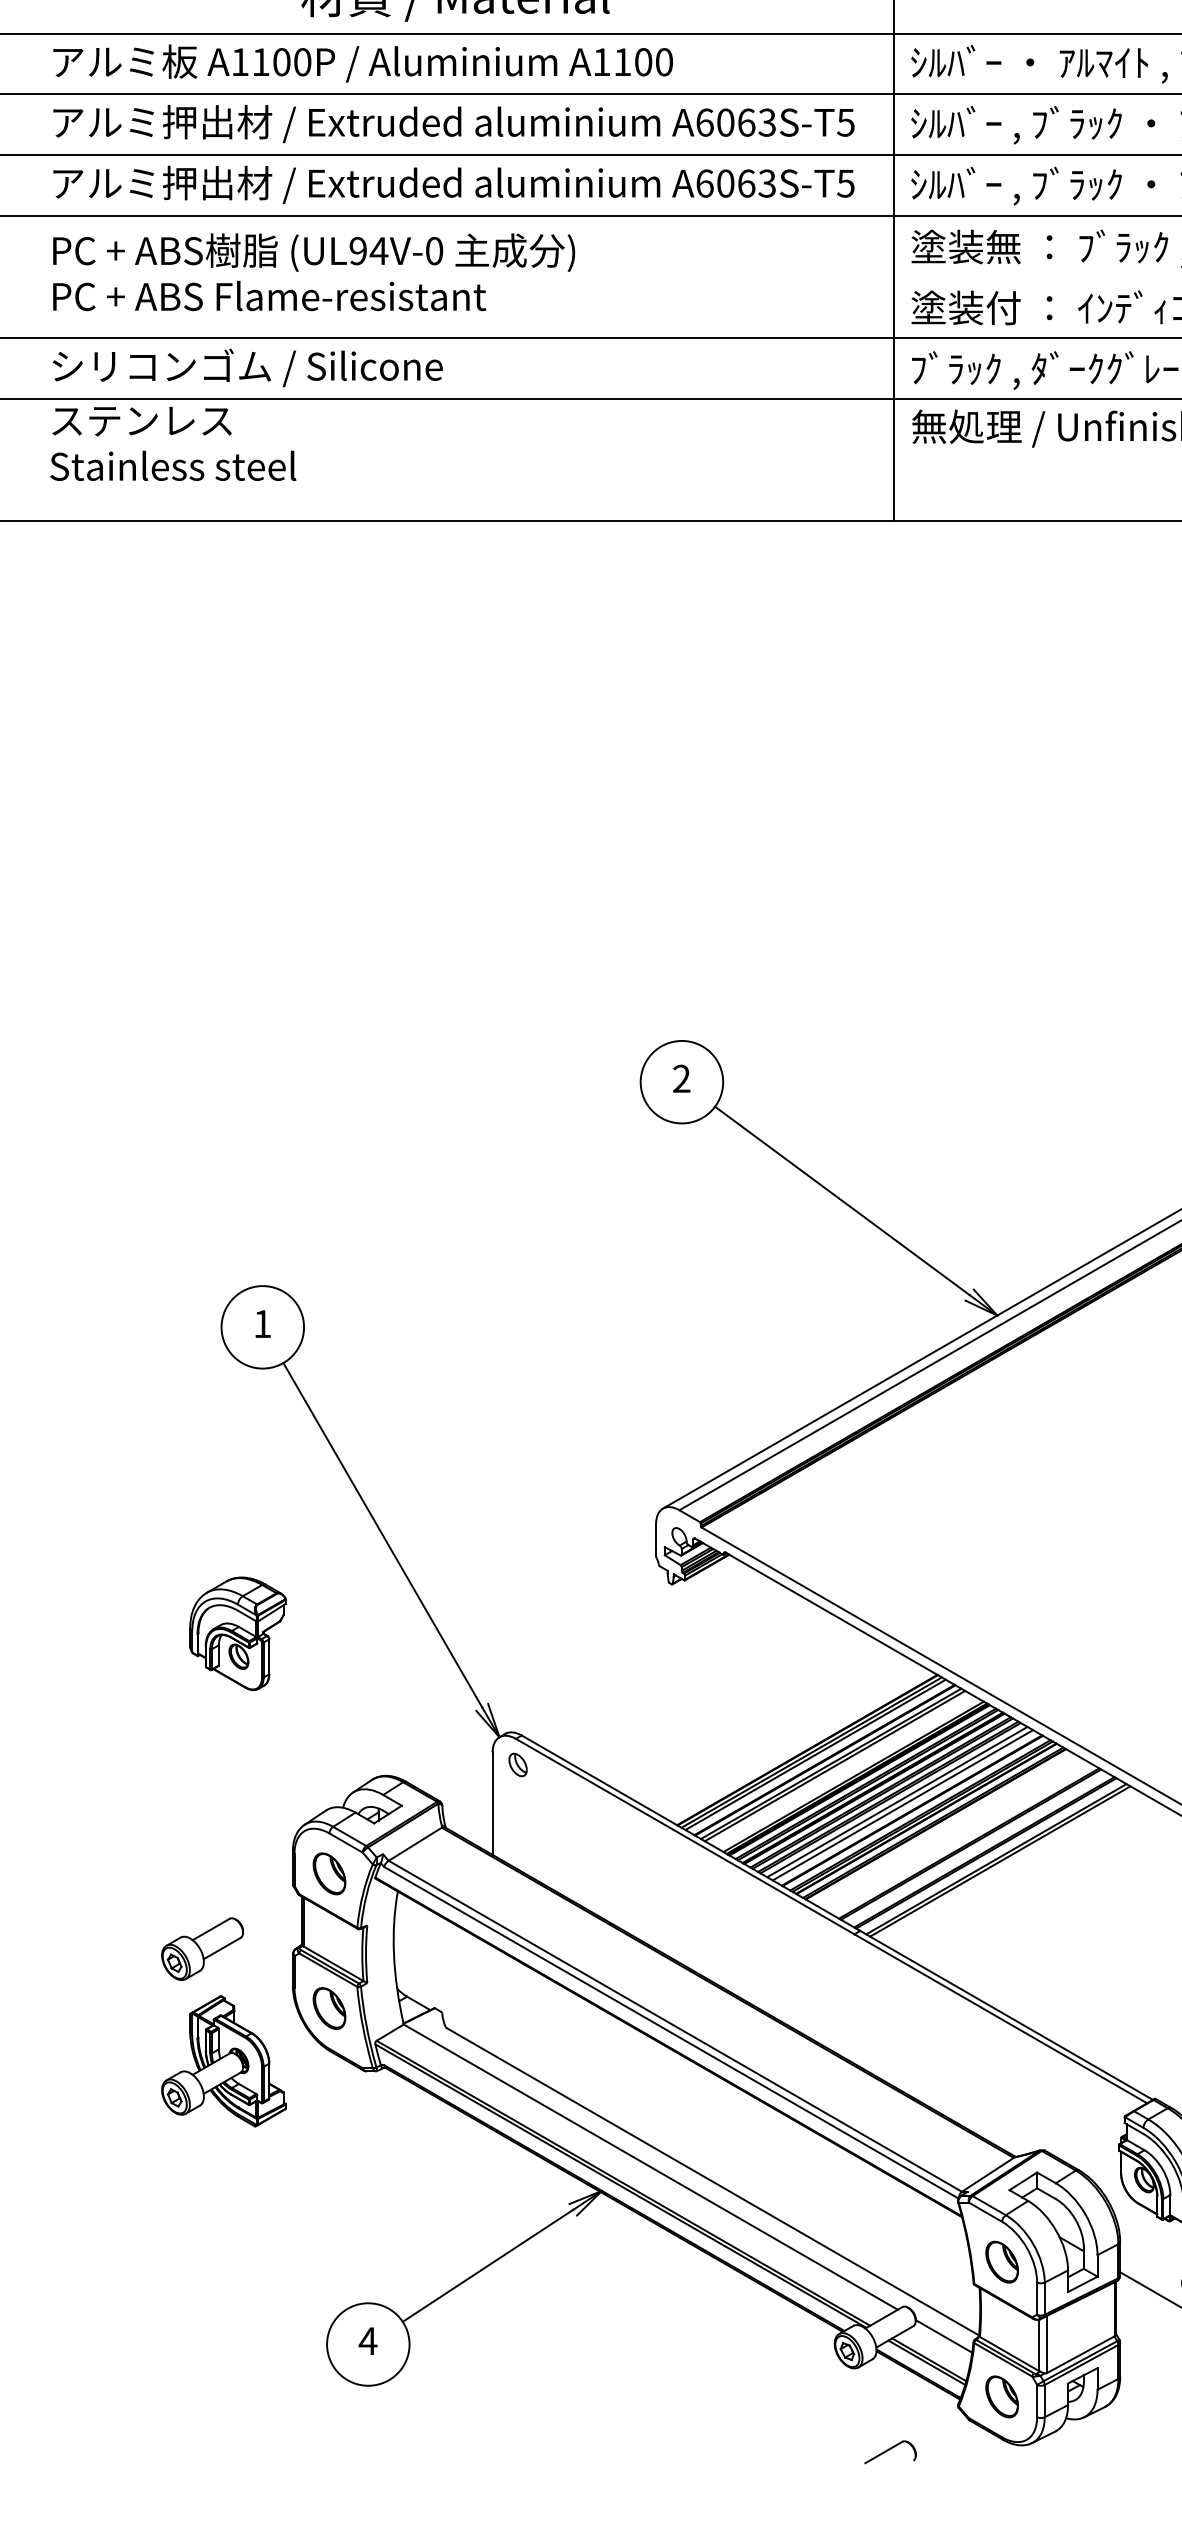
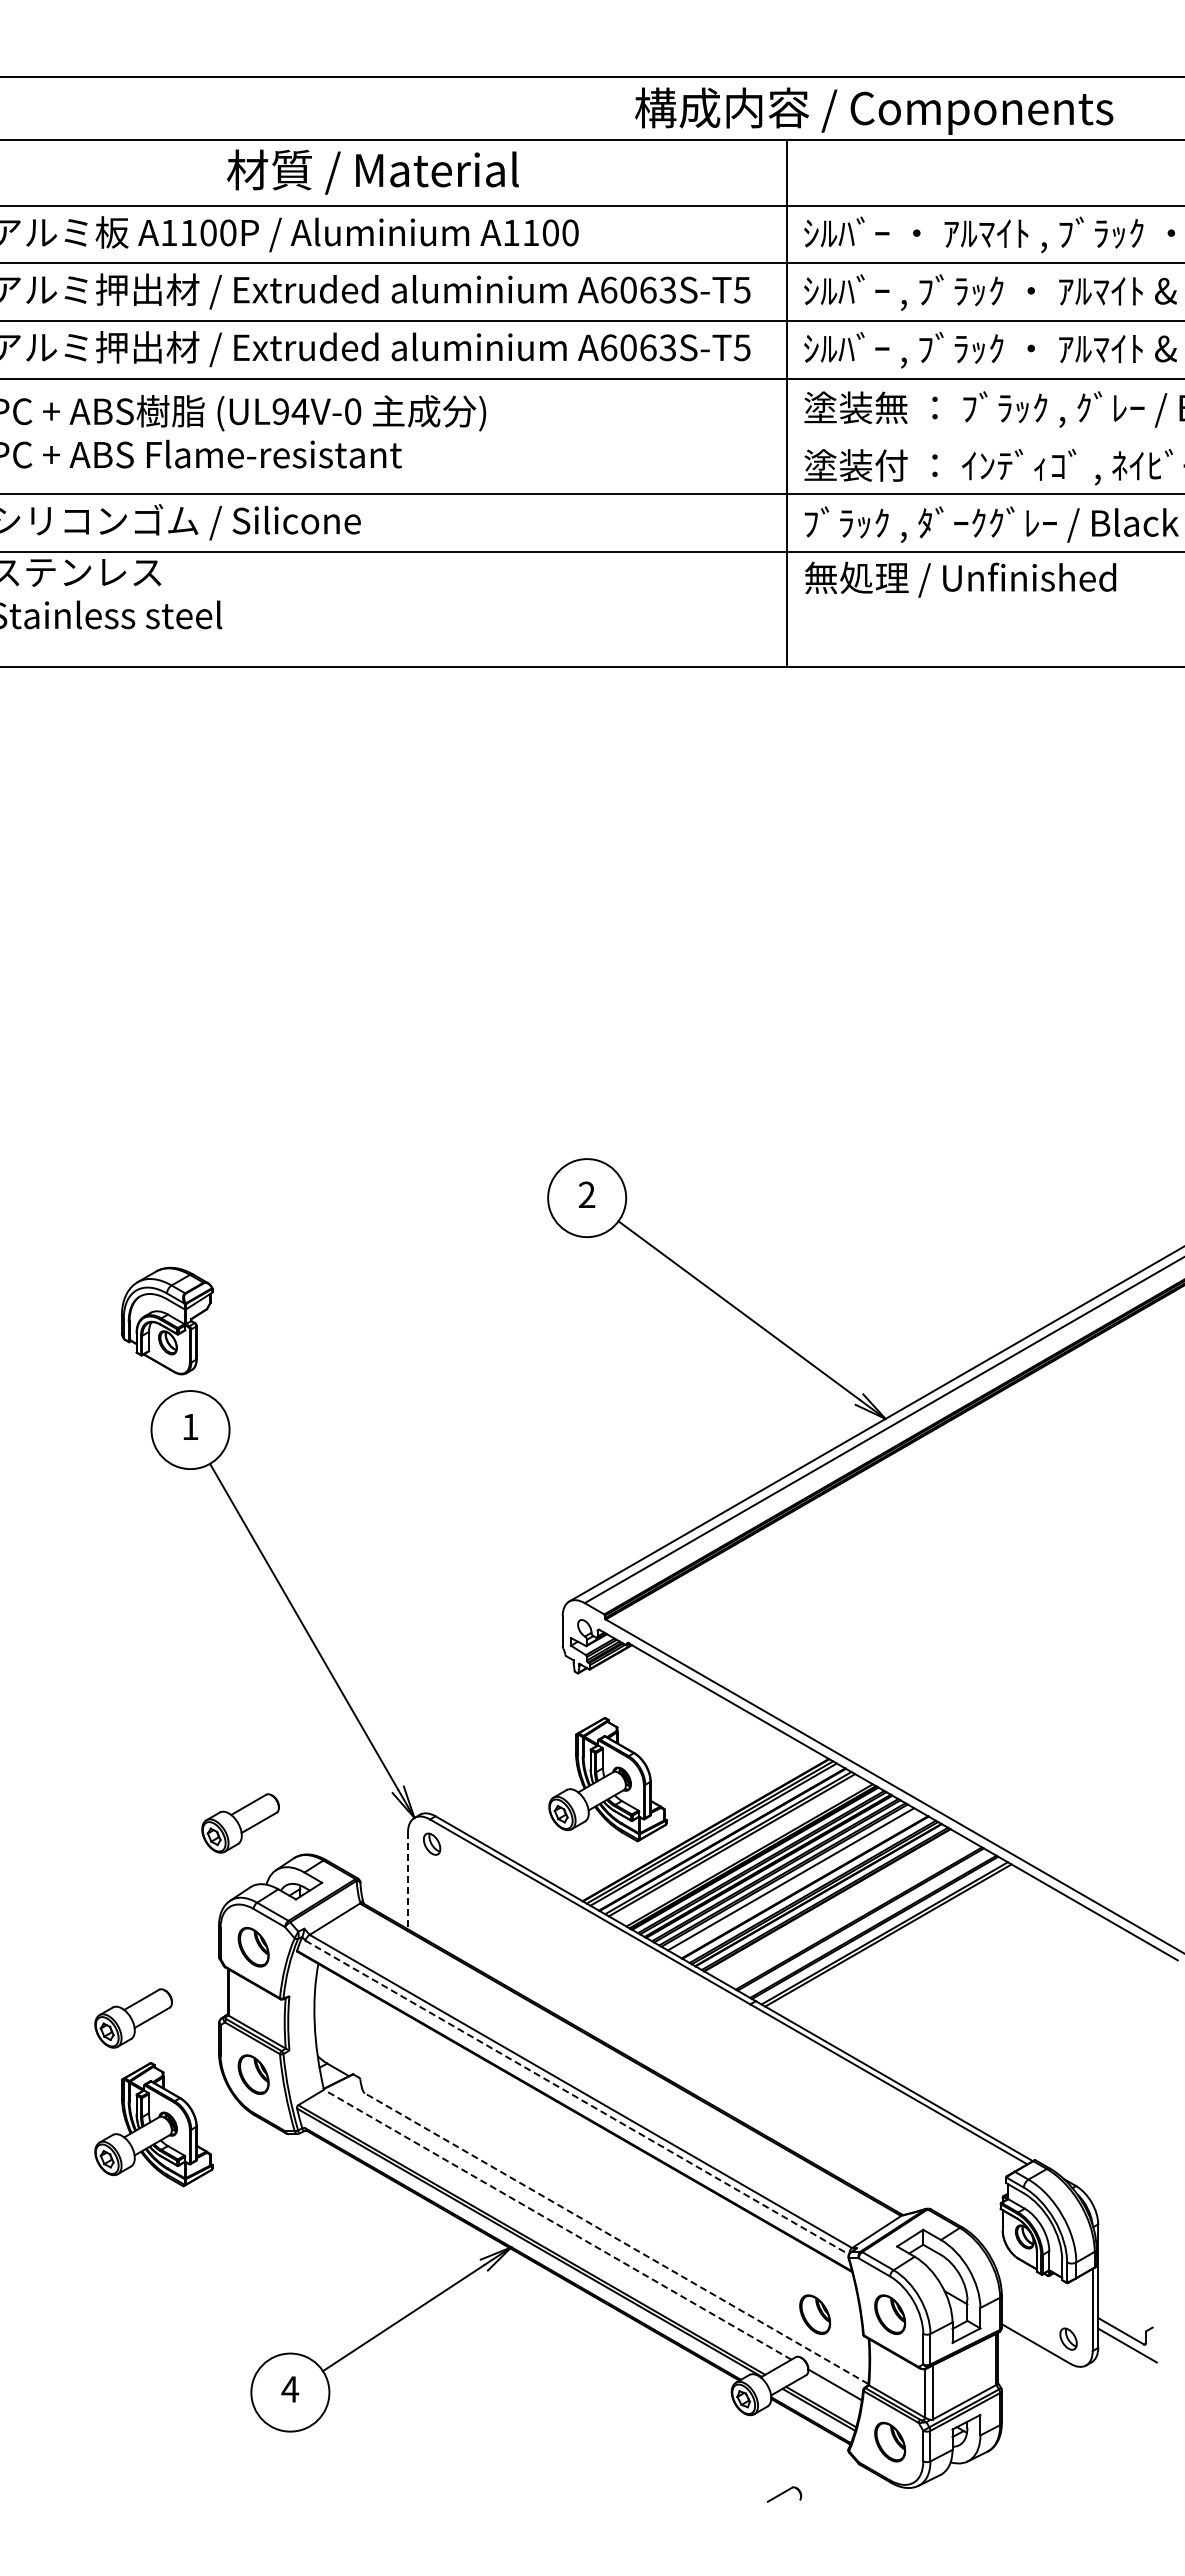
part: (238, 1633) -> (167, 1320), moved
part: (703, 1696) -> (607, 1779), added
part: (315, 1743) -> (240, 1823), added
line: (493, 1803) -> (408, 1880), solid -> dashed
line: (903, 1805) -> (796, 1882), removed
line: (671, 2032) -> (577, 2097), solid -> dashed
line: (650, 2166) -> (557, 2224), solid -> dashed
line: (712, 2181) -> (616, 2238), solid -> dashed
part: (923, 2261) -> (815, 2314), added
part: (890, 2452) -> (784, 2494), size x0.7

